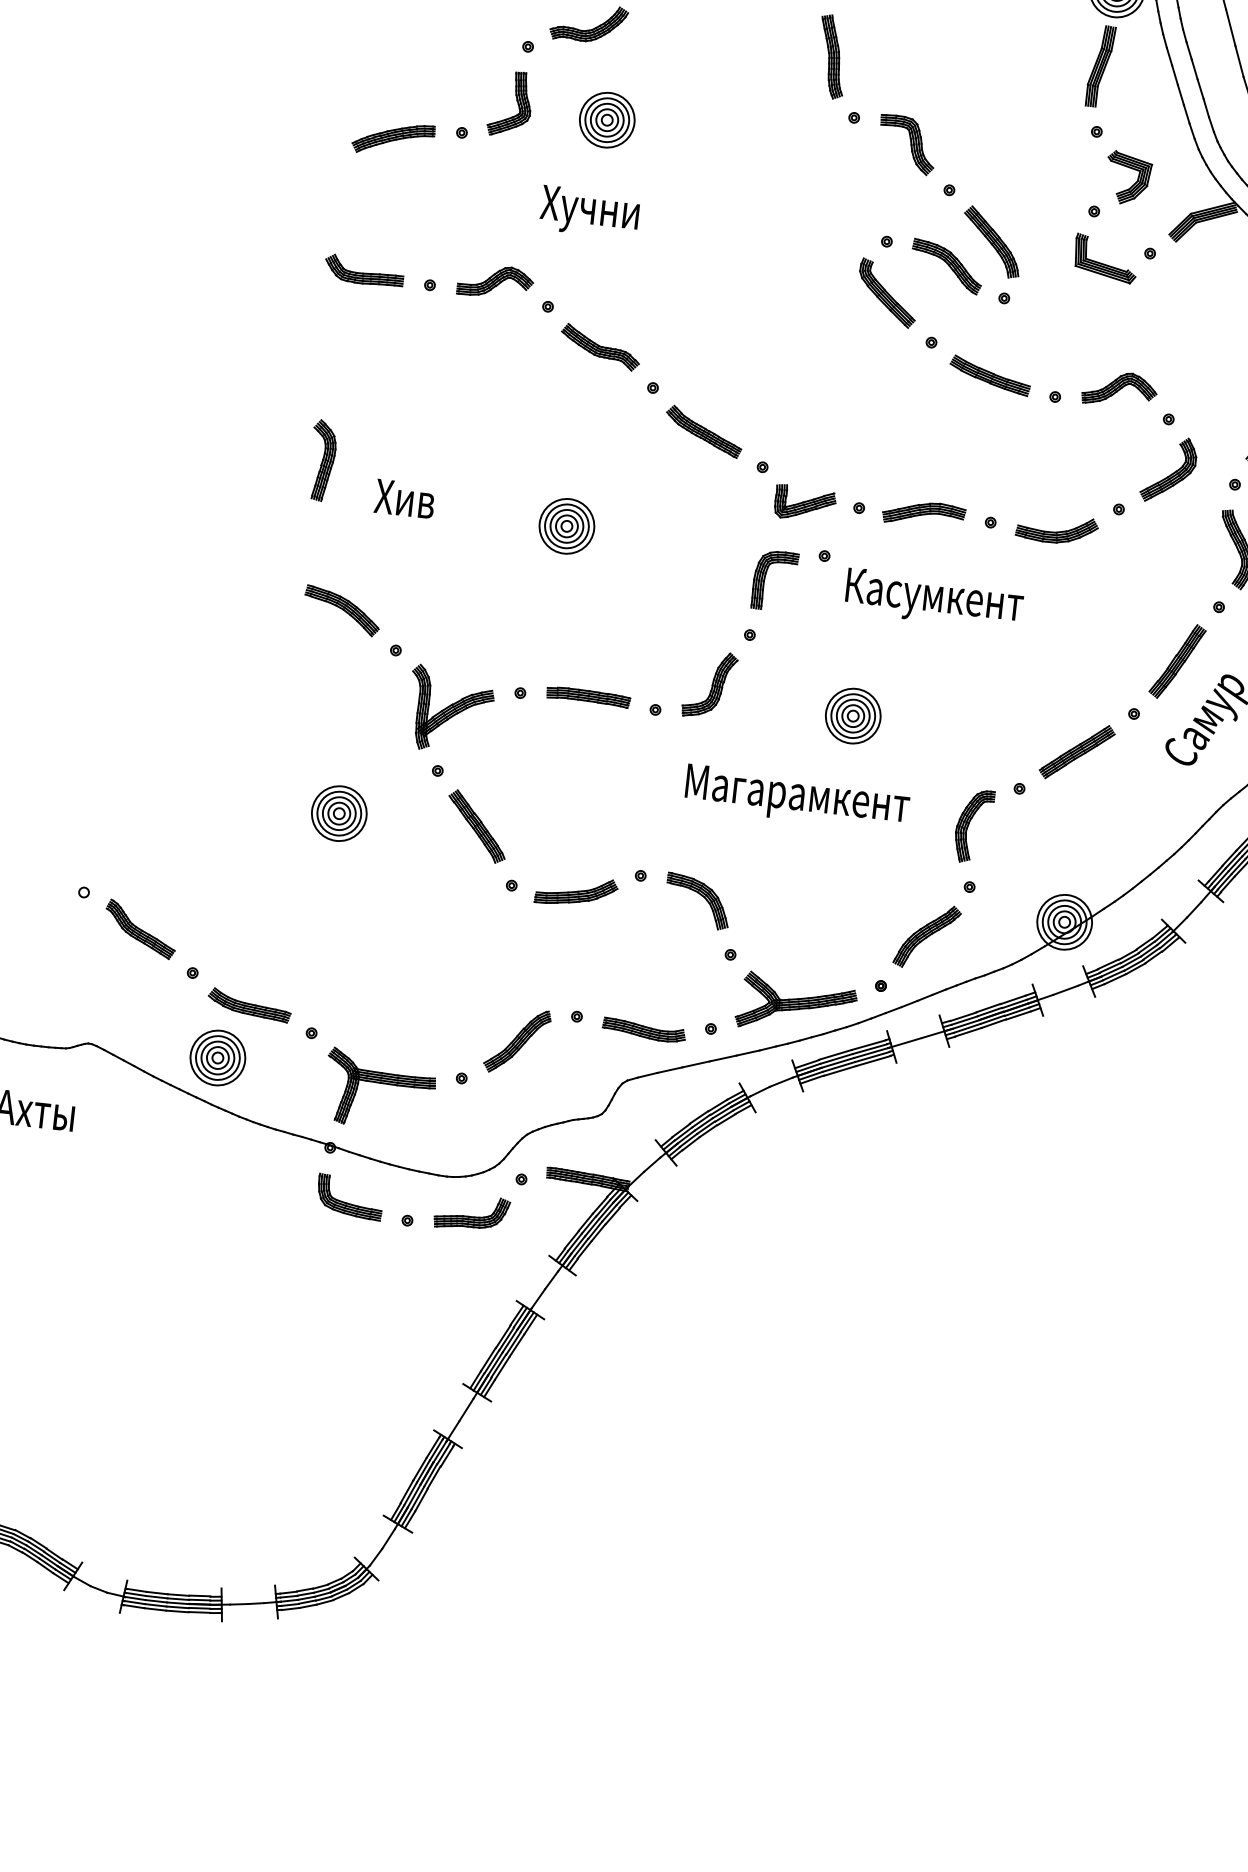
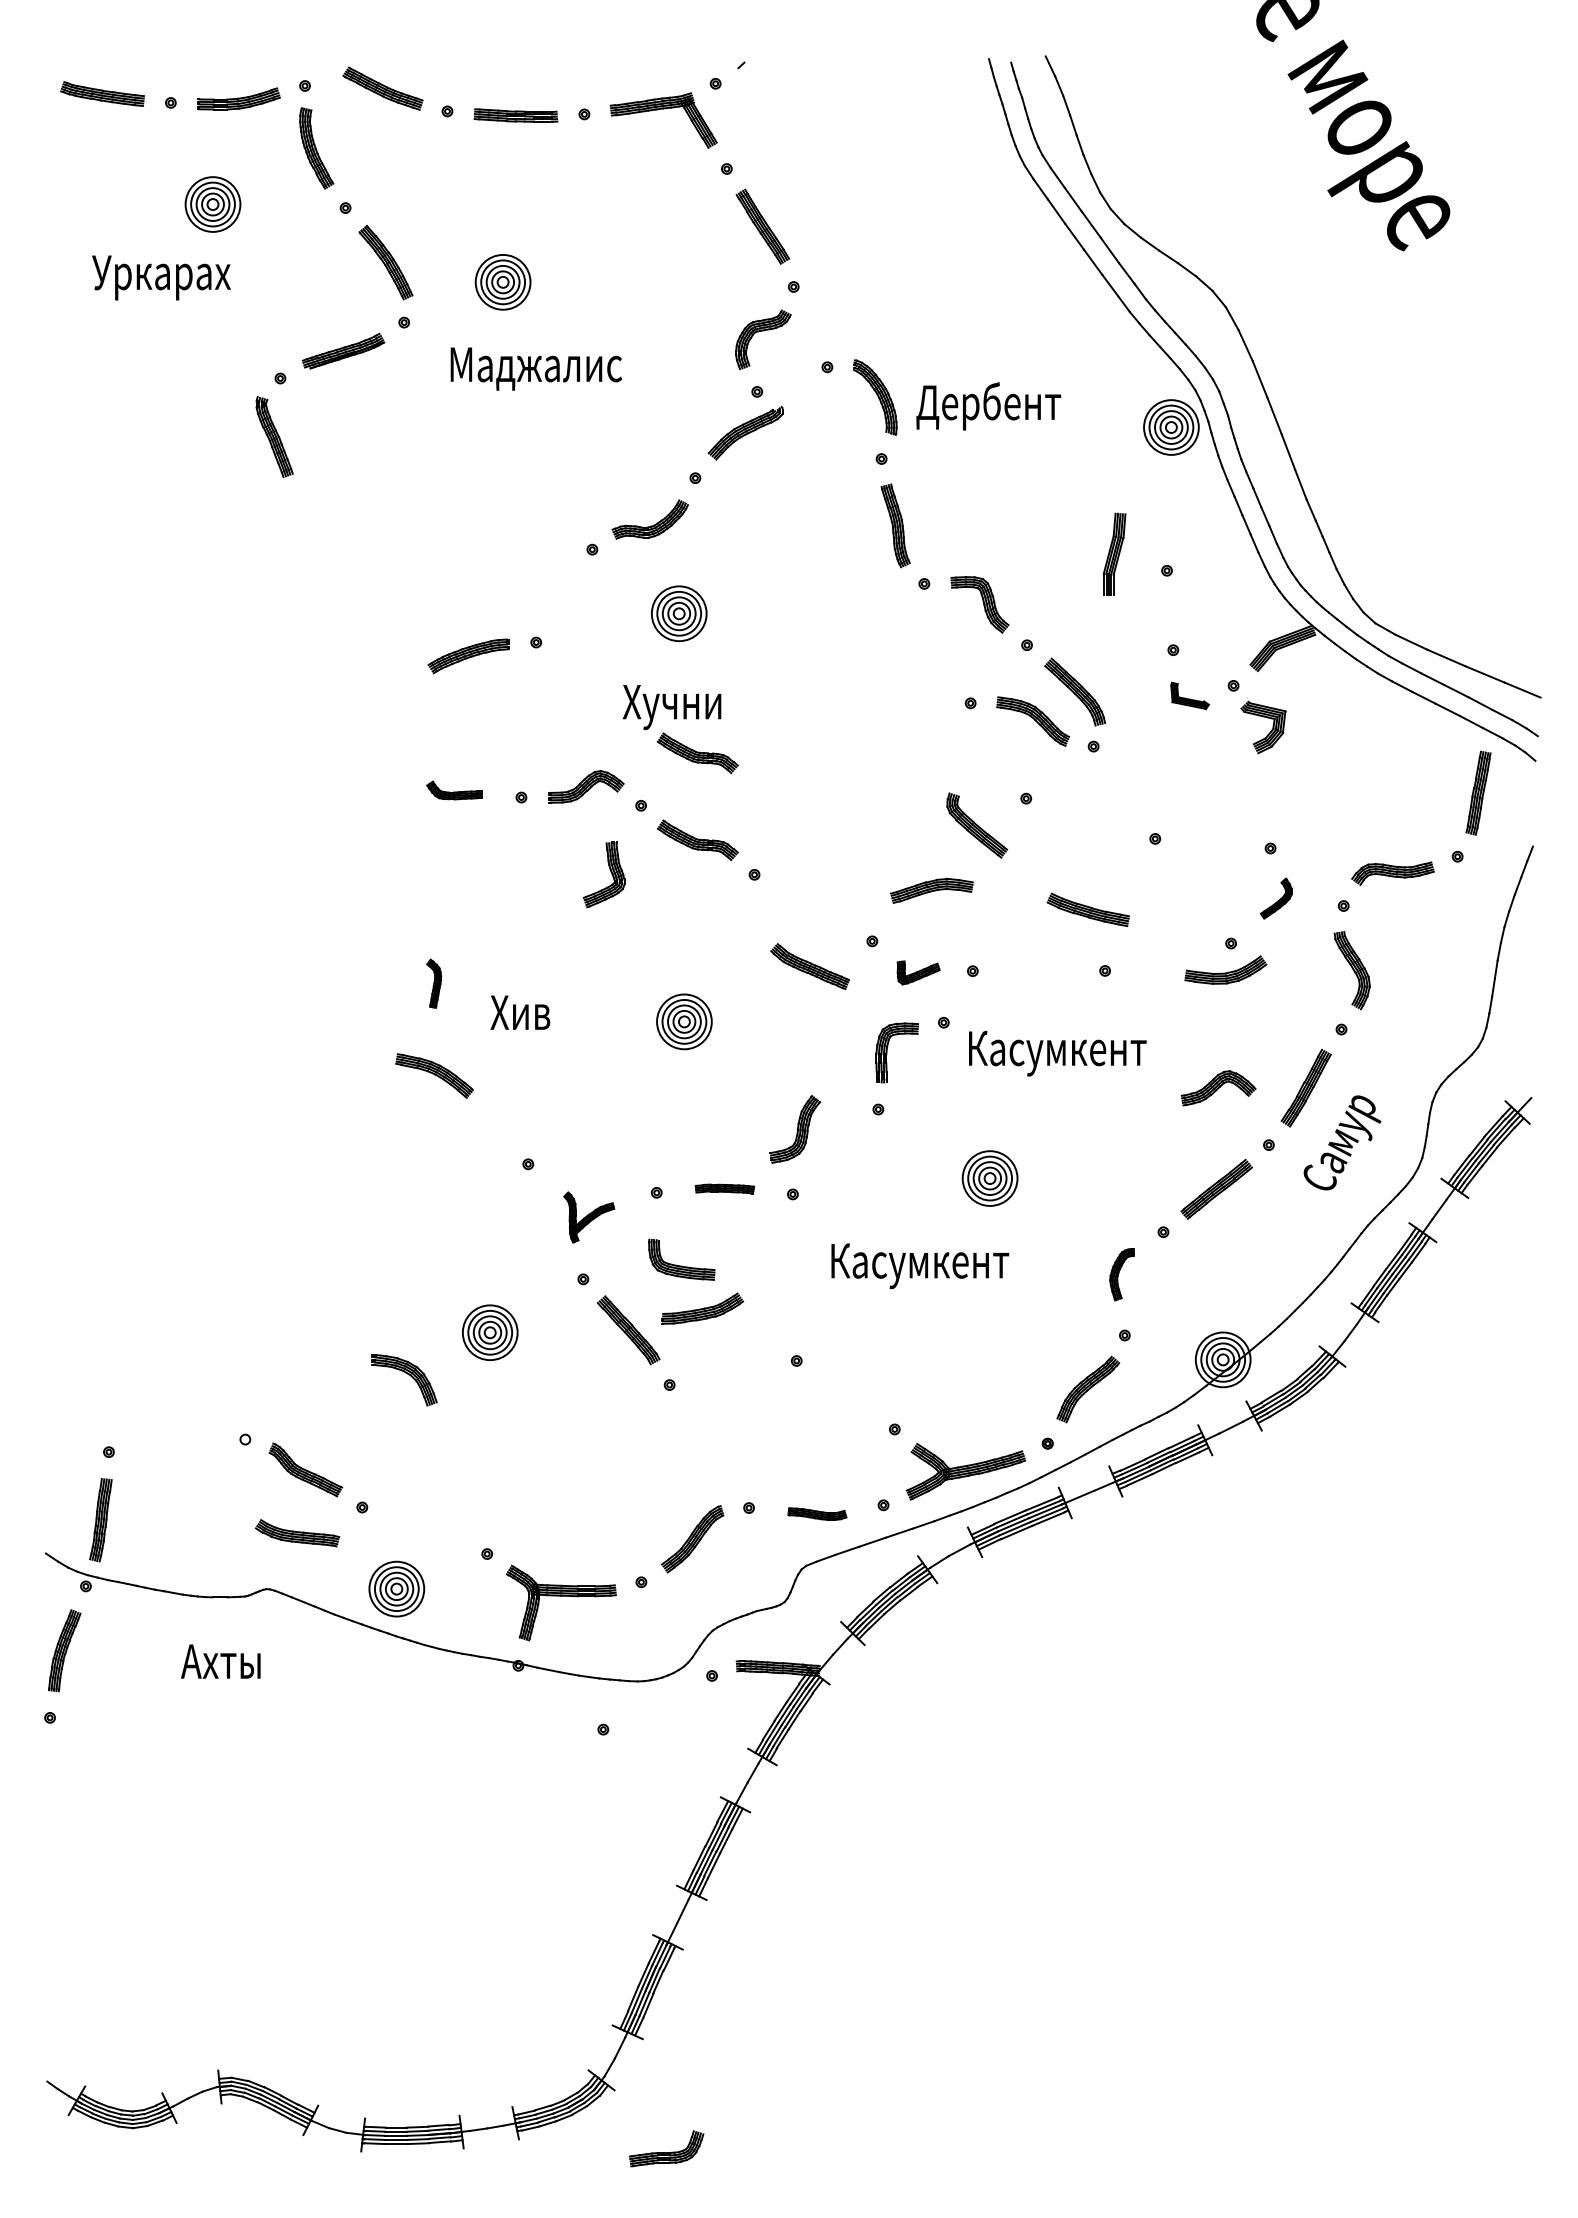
part: (1100, 65) -> (1114, 553), moved
part: (516, 100) -> (609, 870), moved
part: (1133, 184) -> (1269, 732), moved
part: (1105, 258) -> (1189, 695), size x0.6
part: (609, 261) -> (697, 753), added
part: (364, 270) -> (454, 790), size x0.7
part: (887, 293) -> (977, 825), moved
part: (989, 375) -> (1087, 909), moved
part: (1119, 389) -> (1218, 1088), moved
part: (704, 431) -> (810, 966), moved
part: (321, 460) -> (433, 983), size x0.6
part: (1169, 469) -> (1276, 898), size x0.6
part: (805, 503) -> (918, 972), size x0.7
part: (923, 513) -> (931, 890), moved
part: (1056, 528) -> (1225, 969), moved
part: (342, 610) -> (434, 1075), moved
part: (710, 684) -> (795, 1129), moved
part: (588, 696) -> (724, 1188), size x0.7
part: (449, 710) -> (588, 1217), size x0.6
text: (798, 798) -> (944, 1266), Магарамкент -> Касумкент
part: (973, 826) -> (1121, 1274), size x0.7
part: (576, 891) -> (702, 1308), moved
part: (701, 896) -> (407, 1374), moved
part: (249, 1005) -> (297, 1533), moved
part: (644, 1029) -> (817, 1513), size x0.7
part: (349, 1196) -> (681, 1259), moved
part: (471, 1212) -> (666, 2148), moved

